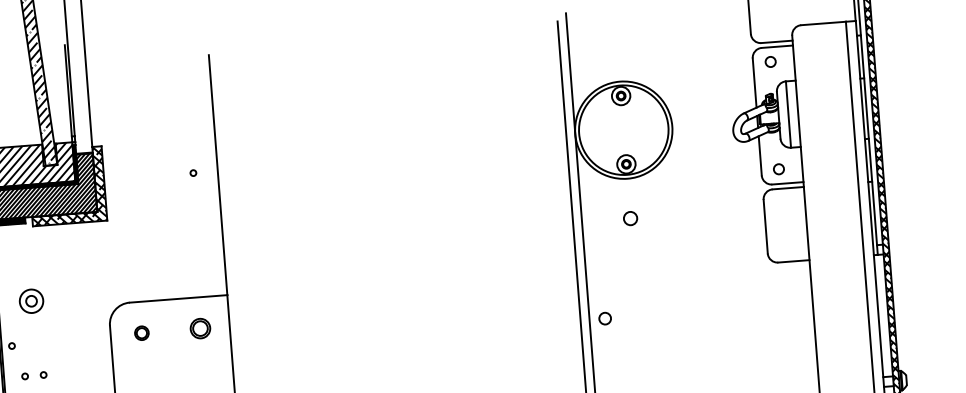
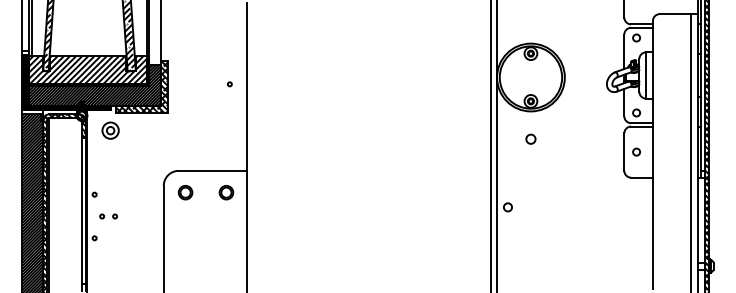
circle: (783, 224) -> (636, 151), added
part: (31, 301) -> (110, 130), moved
part: (141, 332) -> (185, 192), size x1.43

